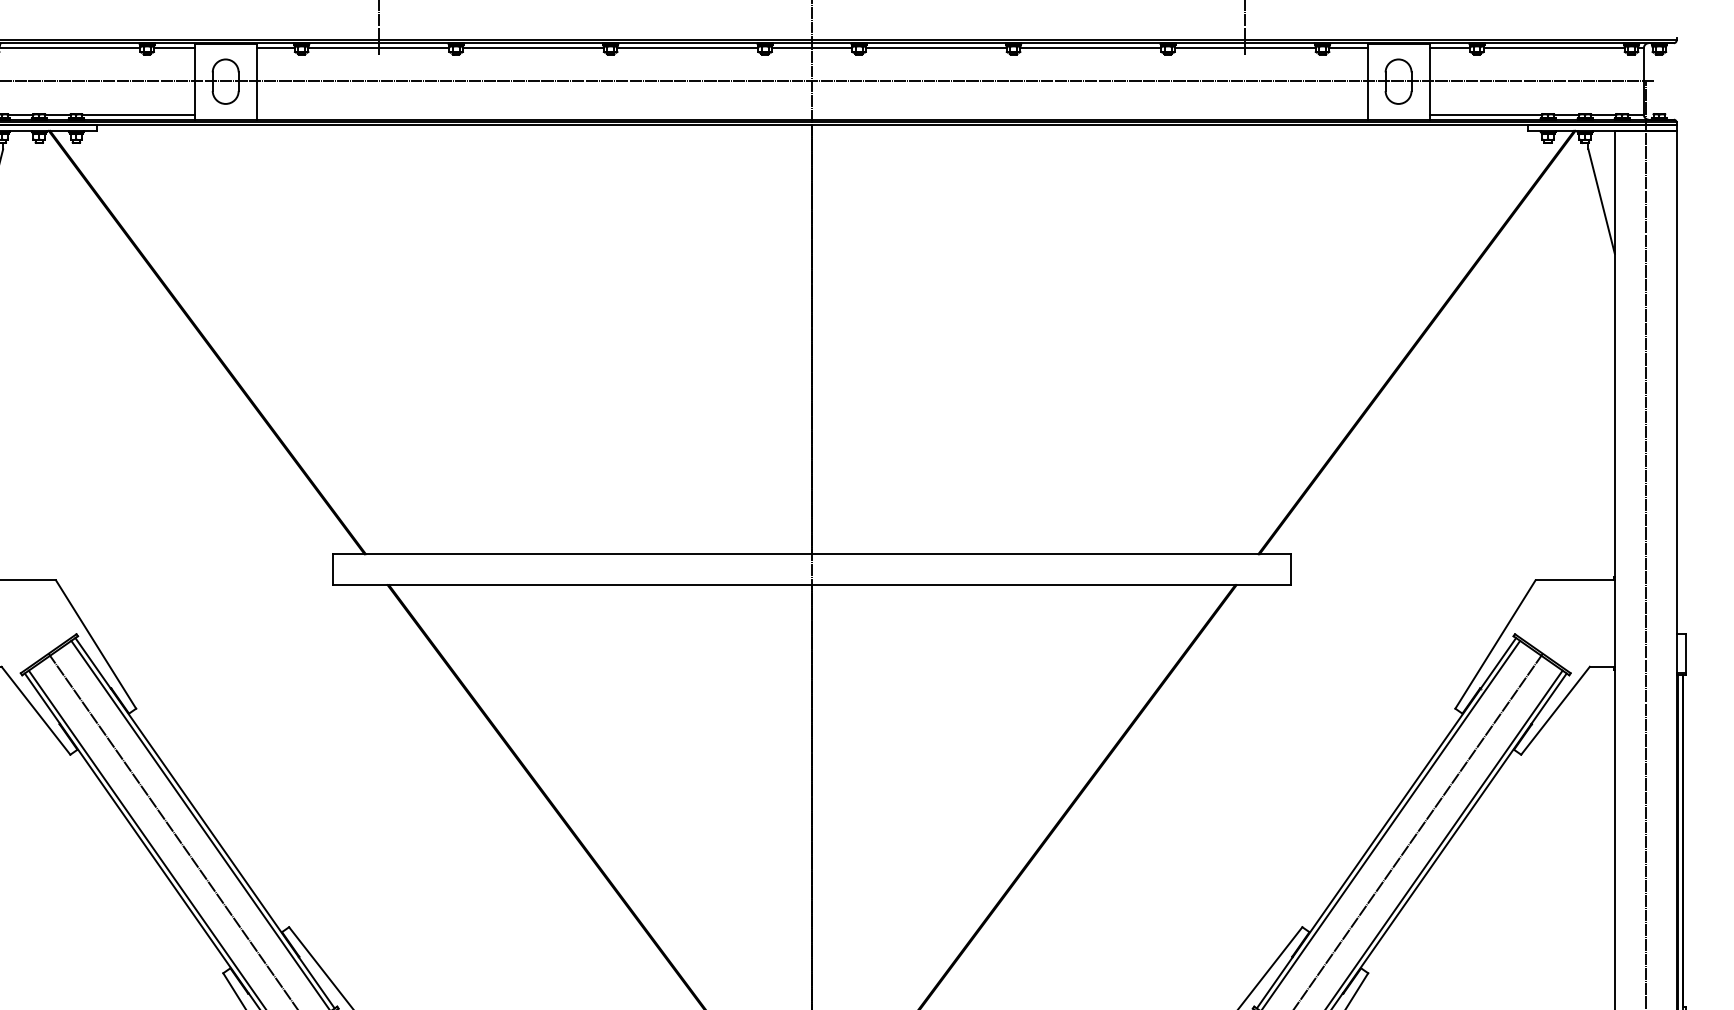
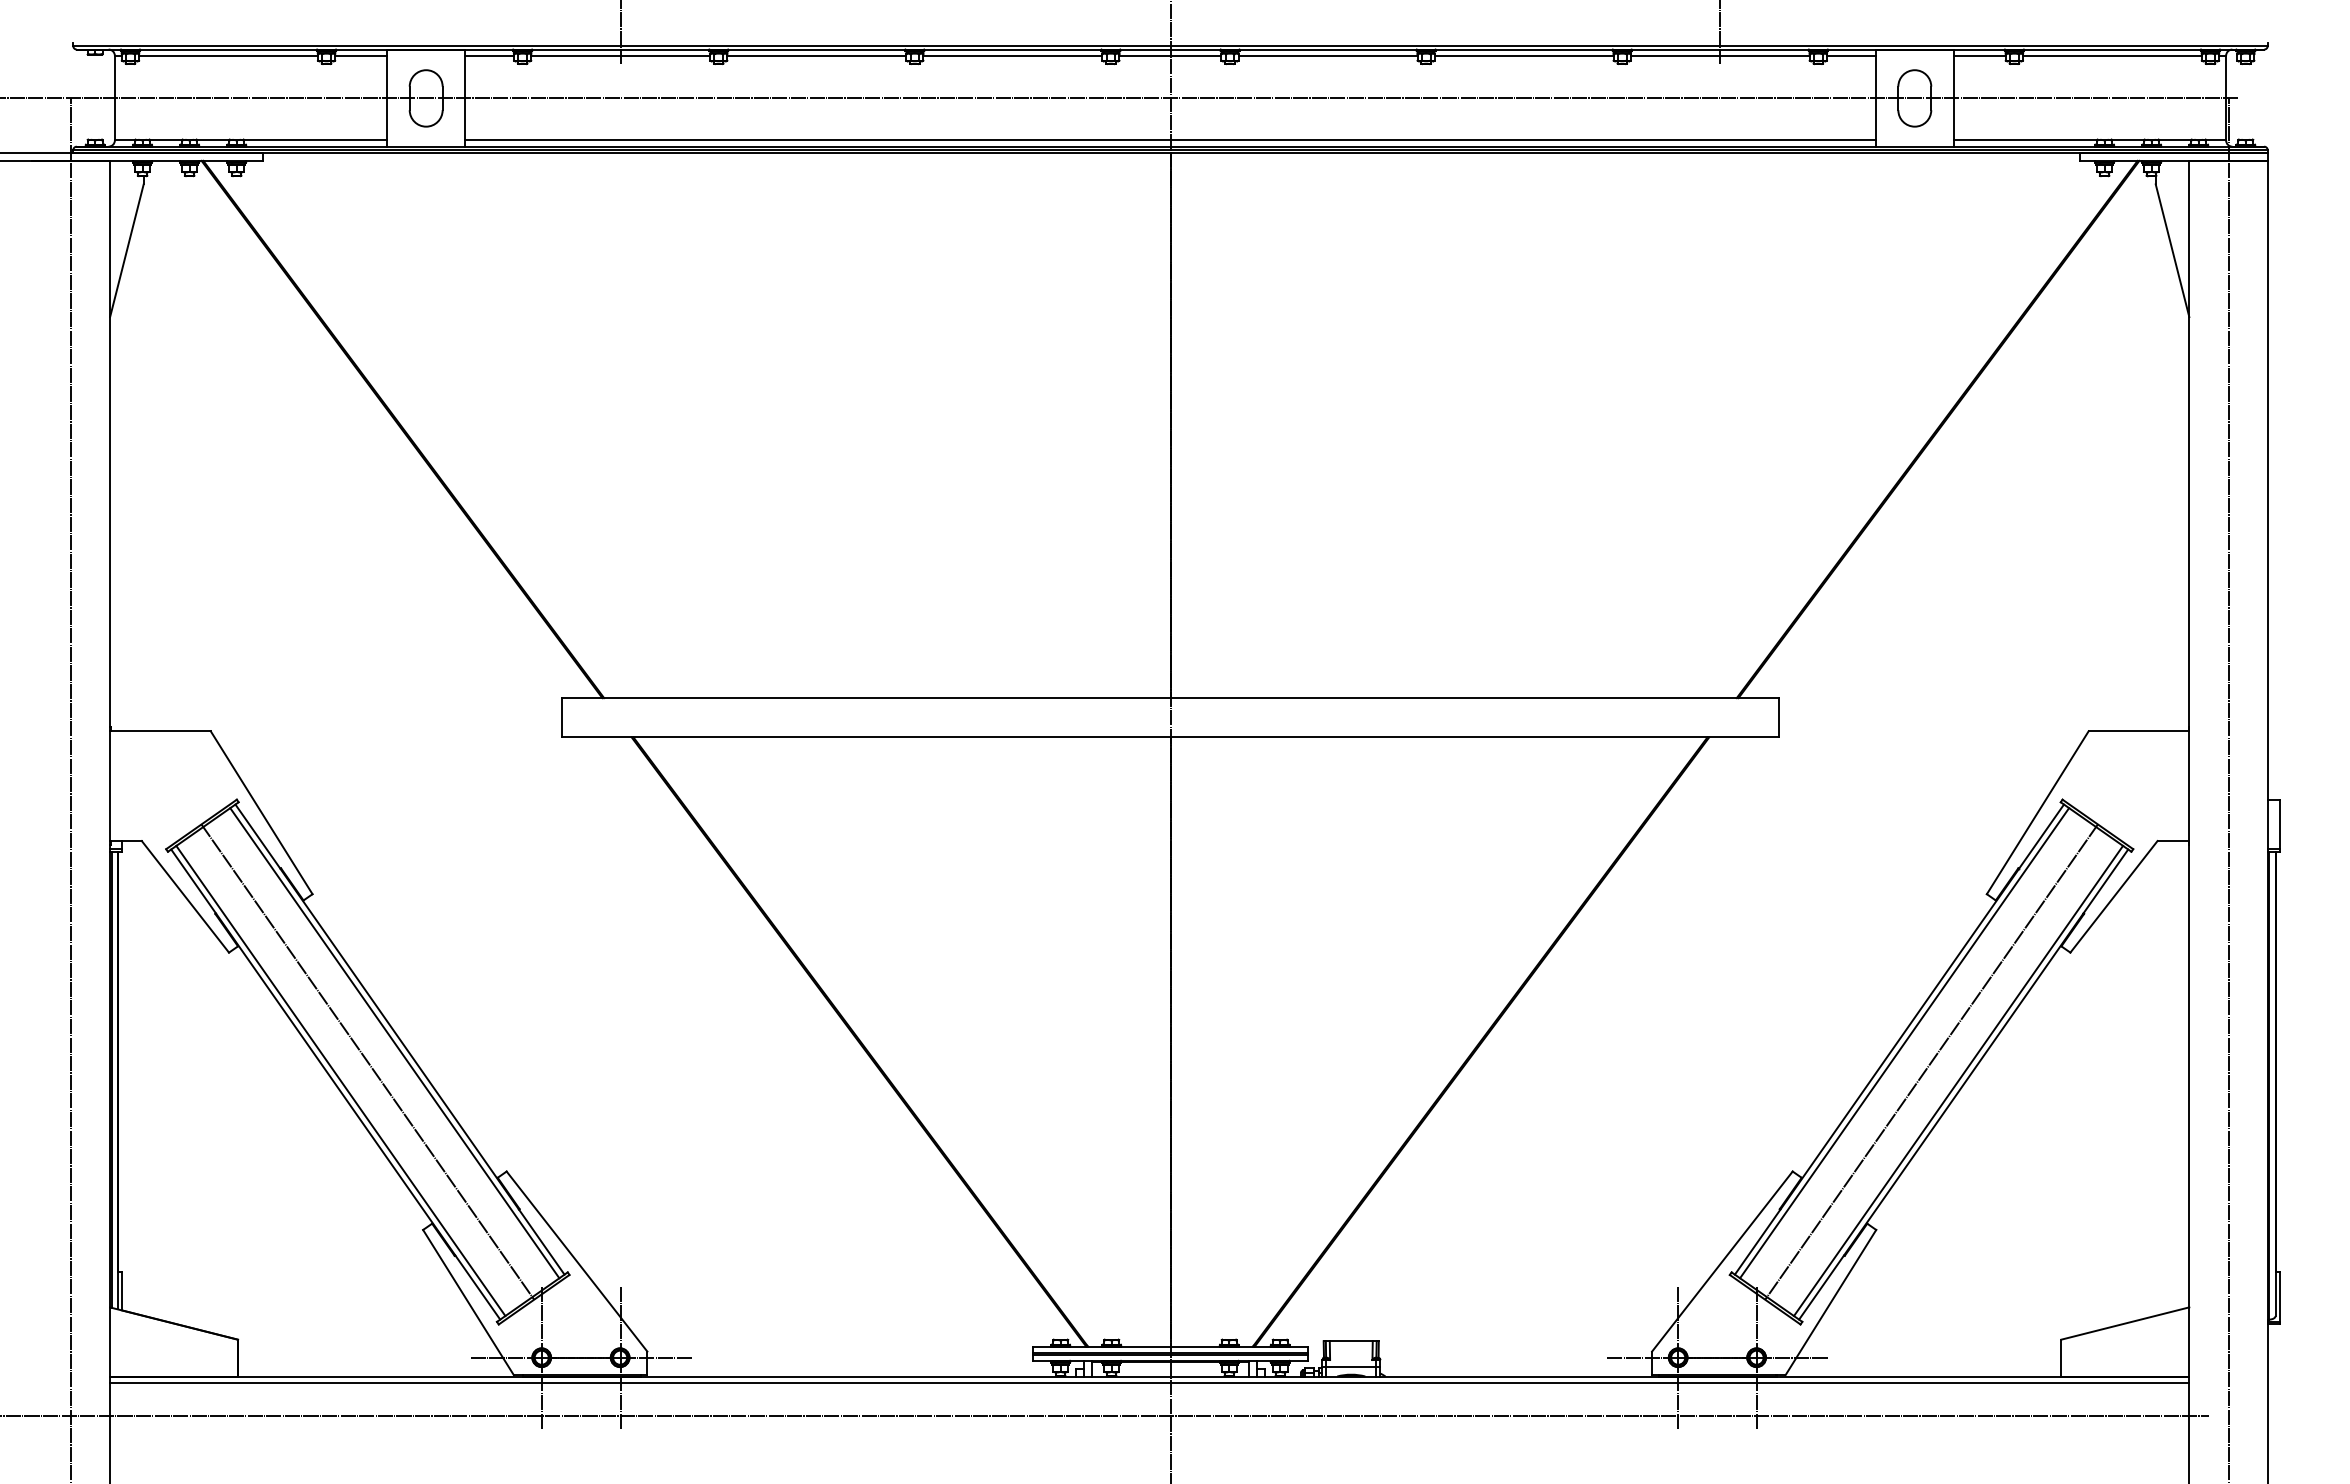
line: (812, 114) -> (1170, 140), added

